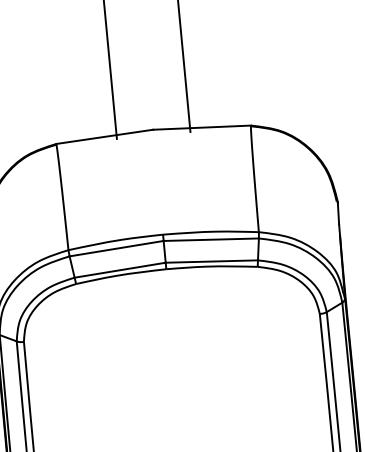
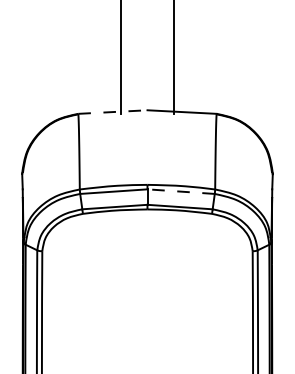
line: (104, 137) -> (112, 112), solid -> dashed
line: (211, 239) -> (181, 191), solid -> dashed

